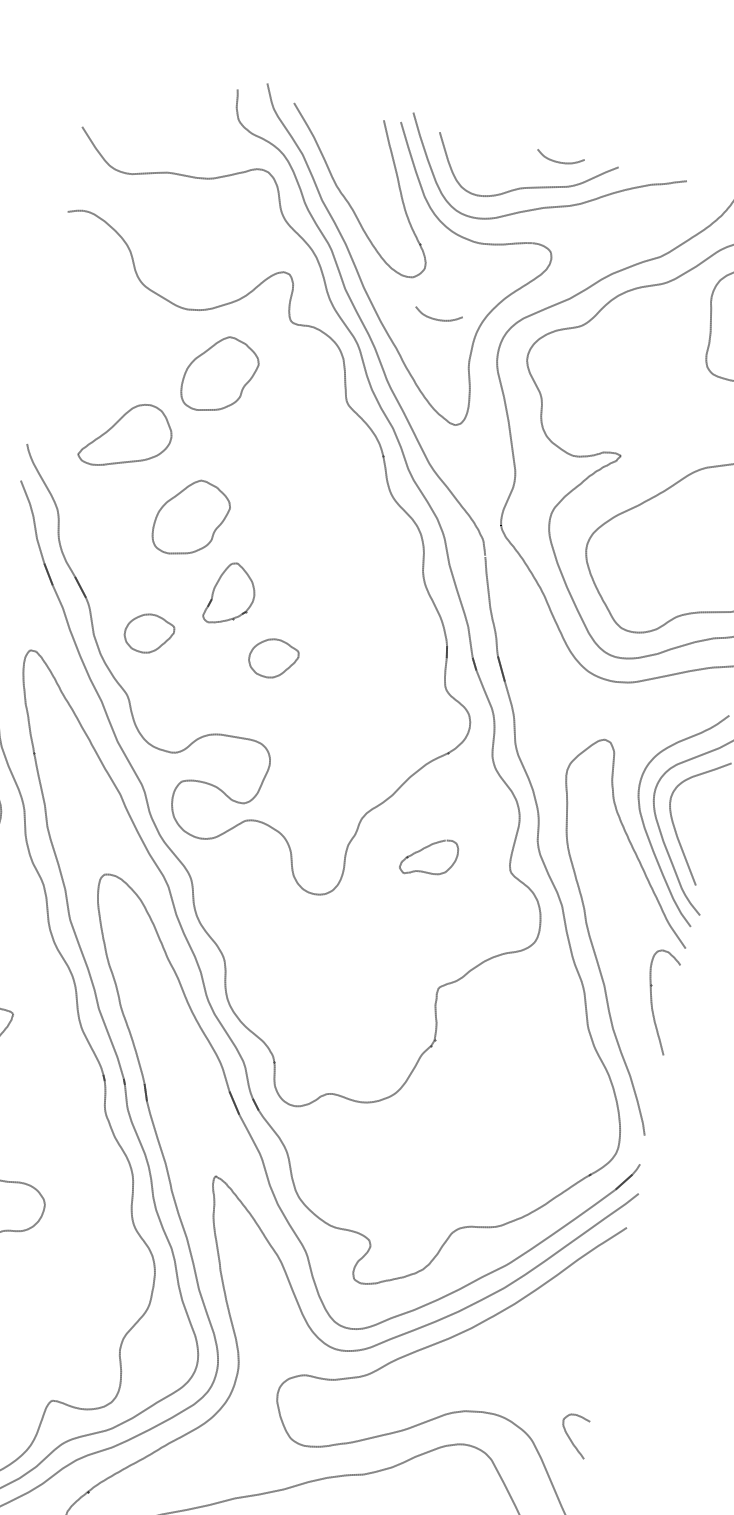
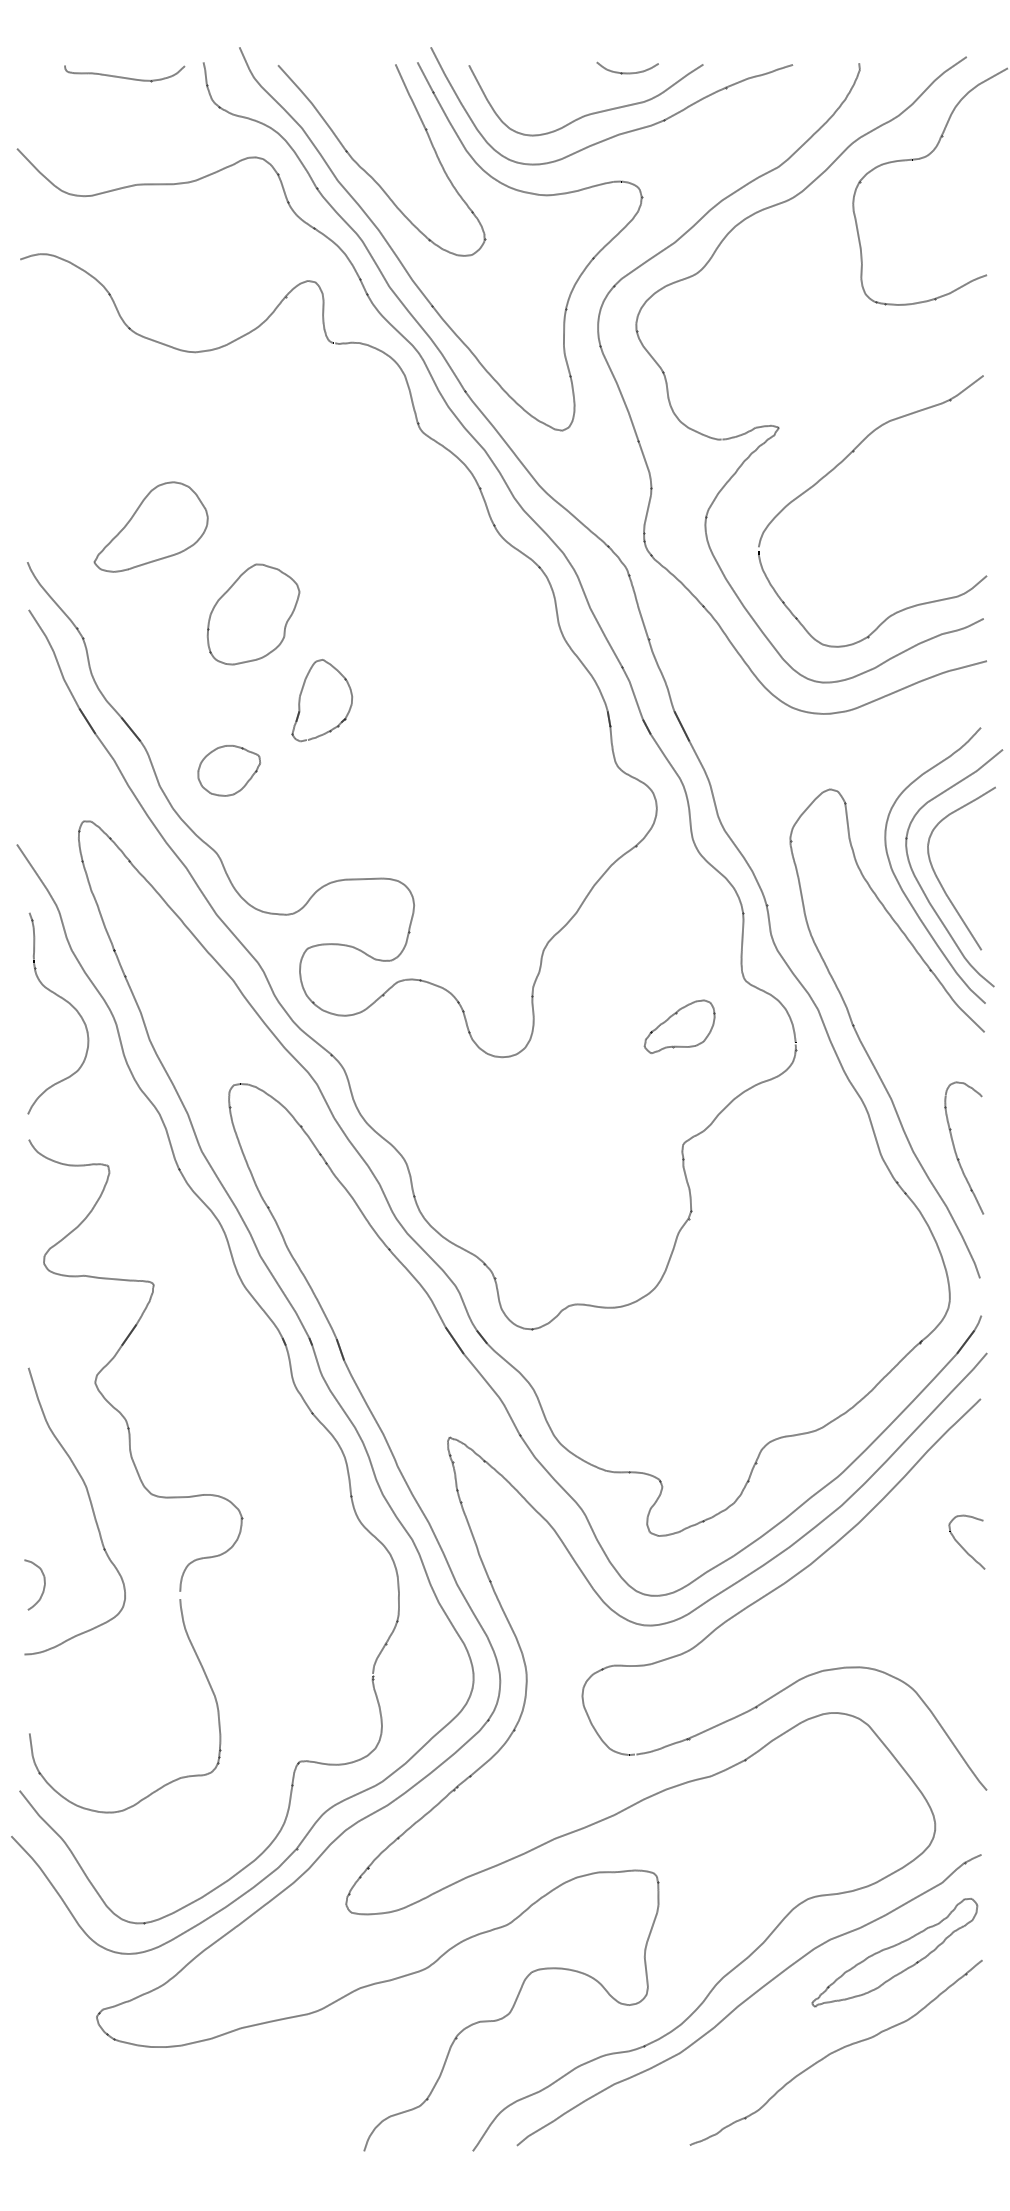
curve: (173, 87) -> (122, 76), added
curve: (437, 319) -> (513, 301), removed
part: (220, 374) -> (253, 426), removed
part: (273, 658) -> (391, 770), removed
part: (429, 857) -> (679, 1026), moved
curve: (652, 1000) -> (955, 1148), moved
curve: (569, 1437) -> (961, 1545), moved

